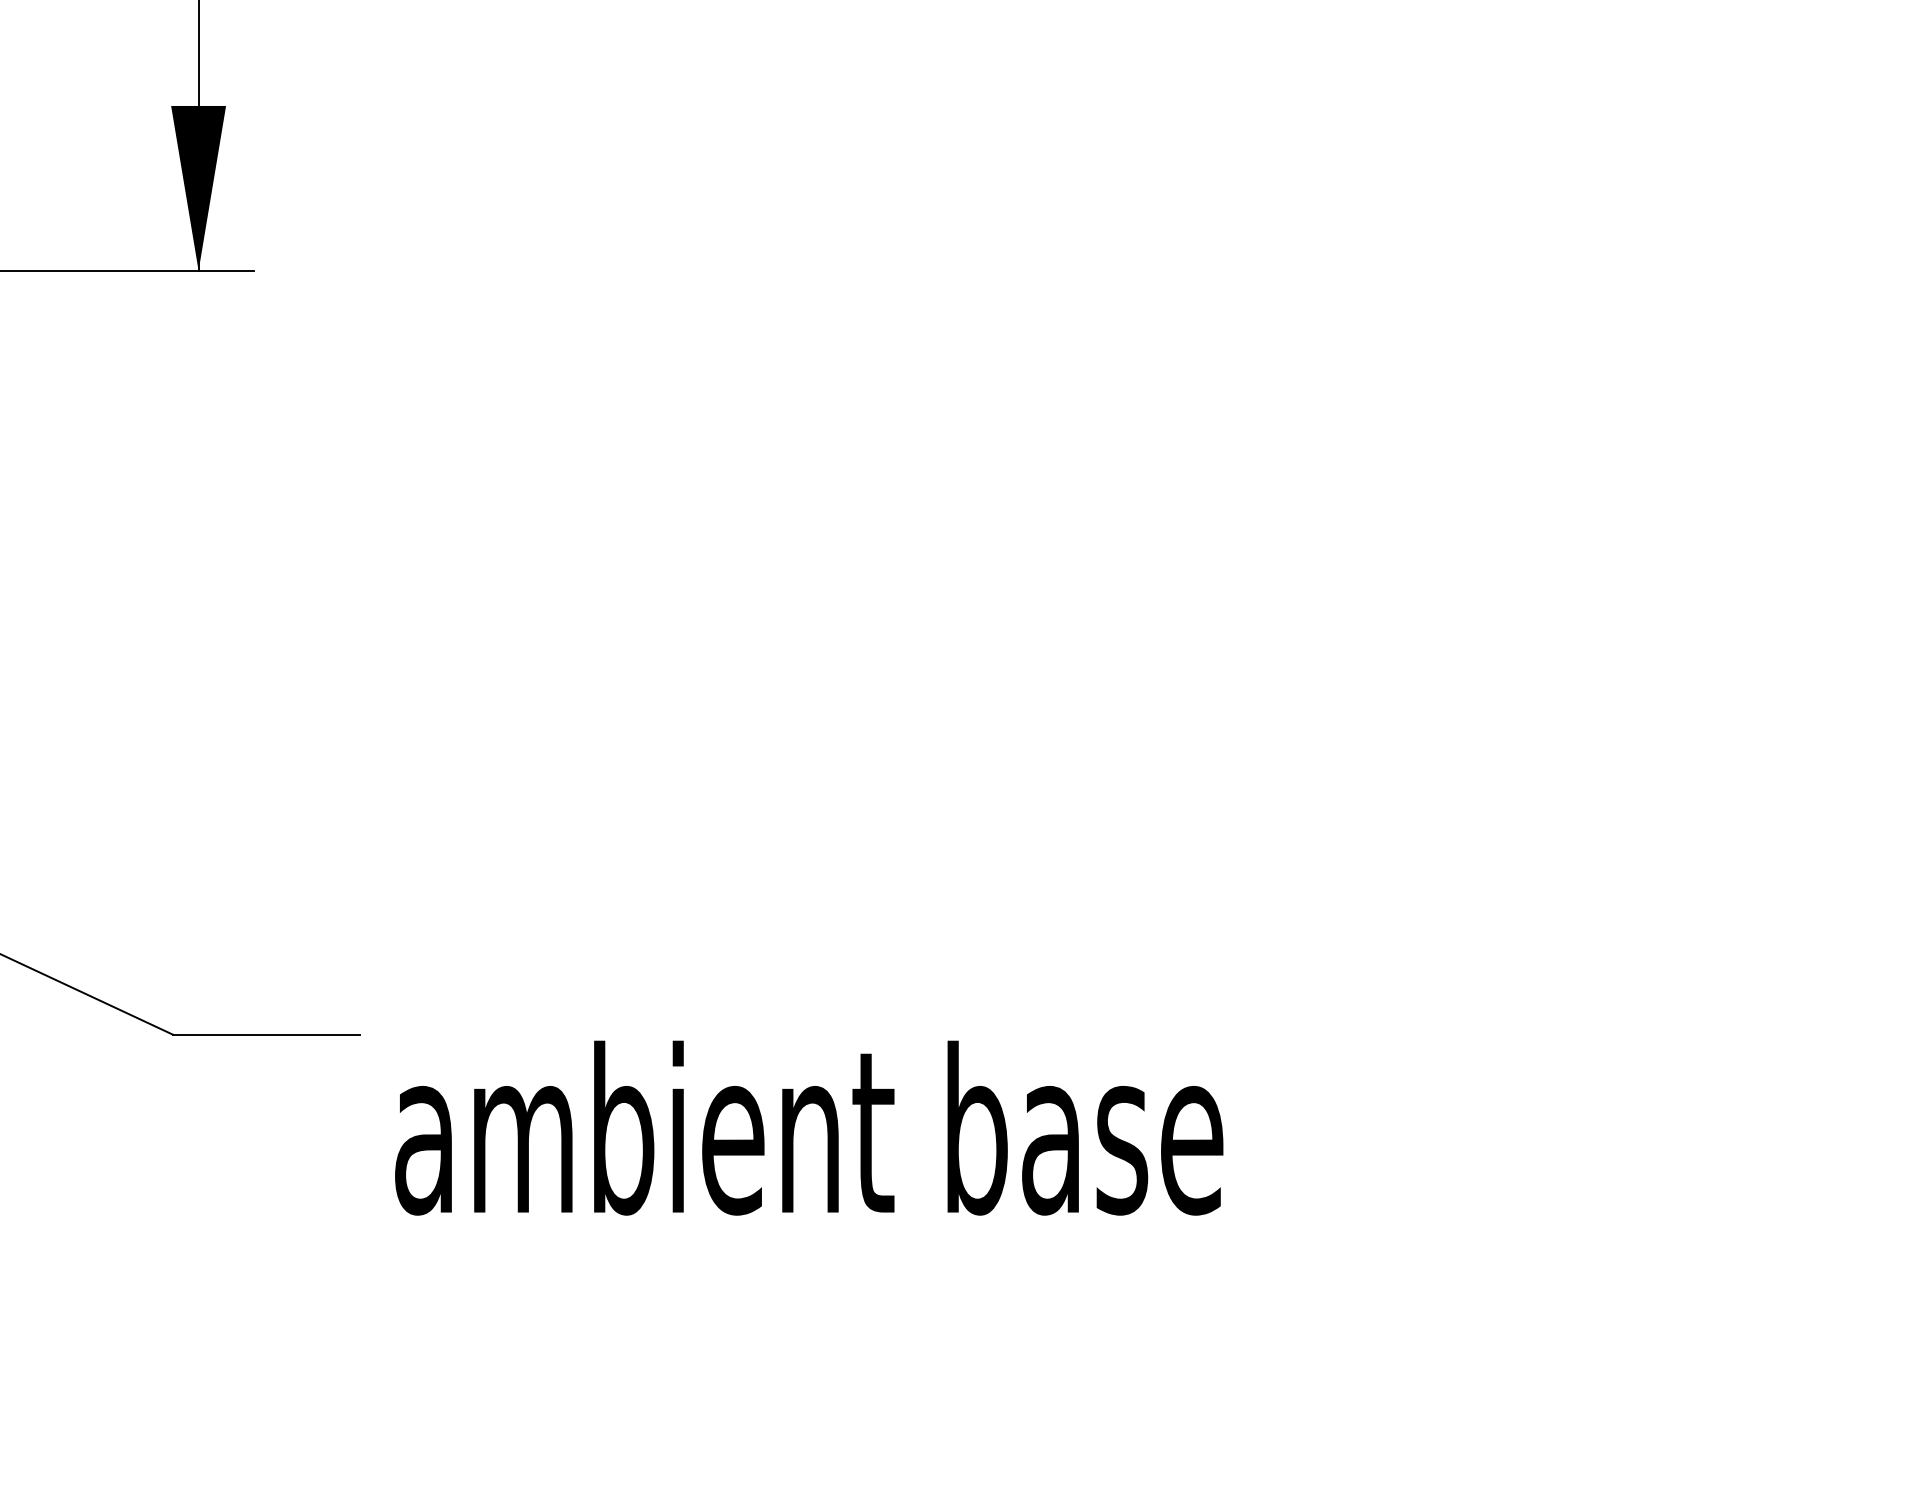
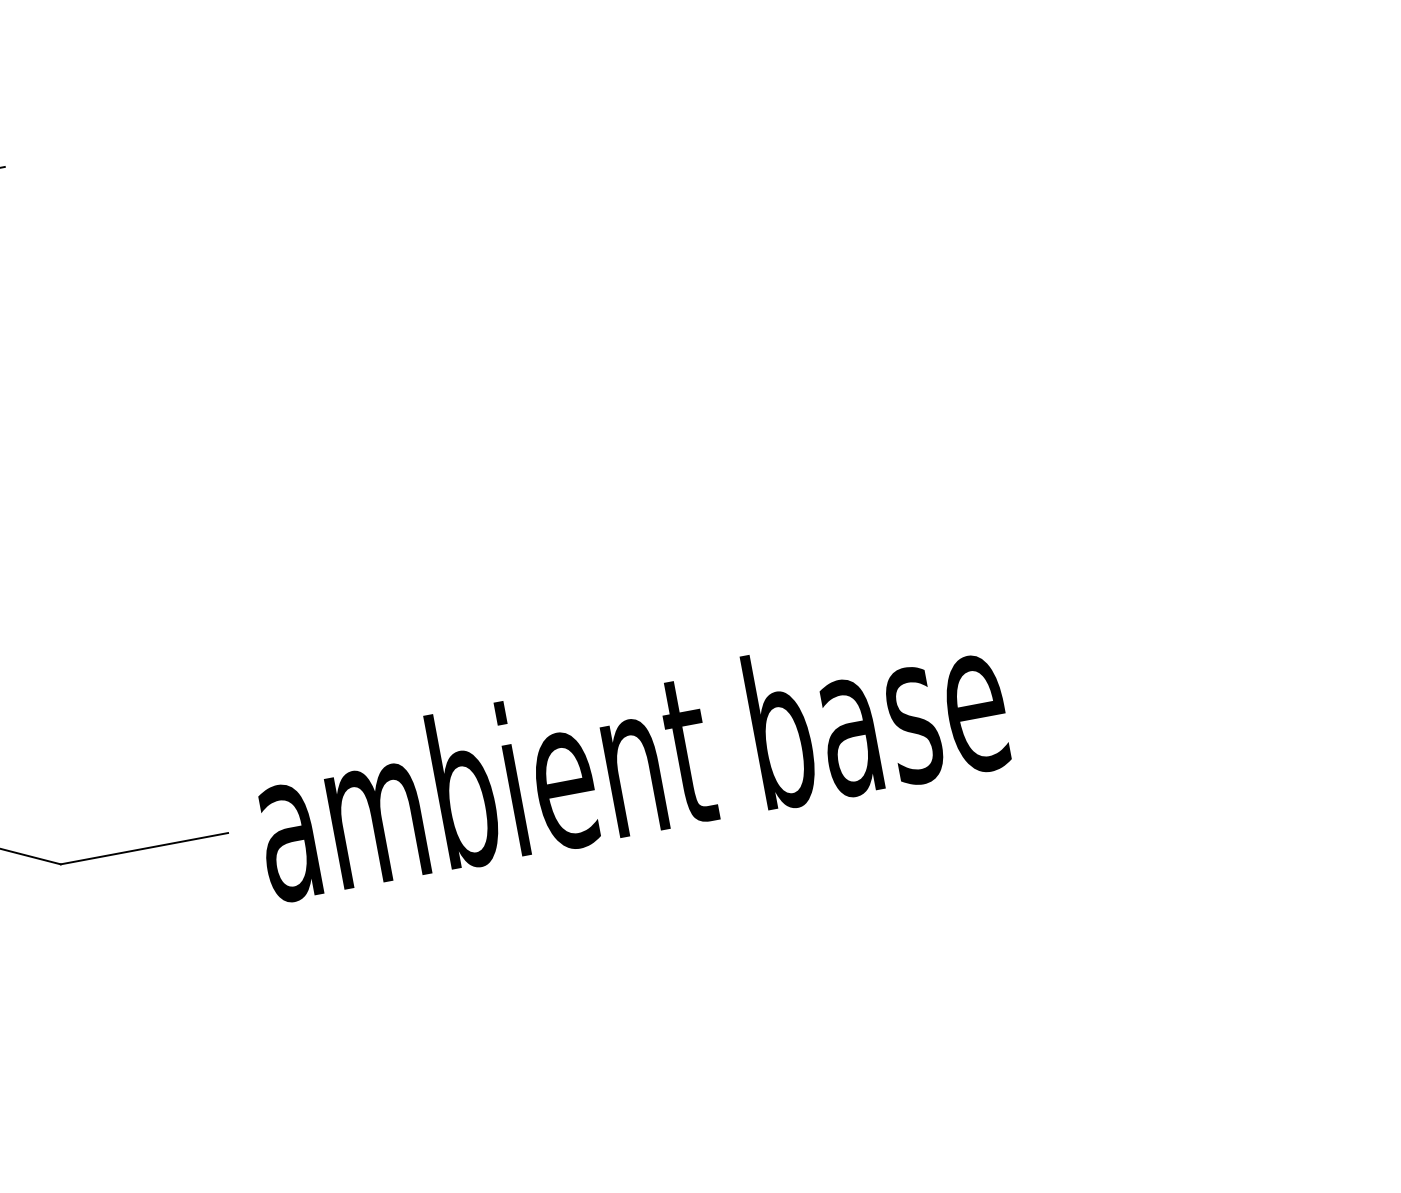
text: (809, 1127) -> (630, 757), moved

